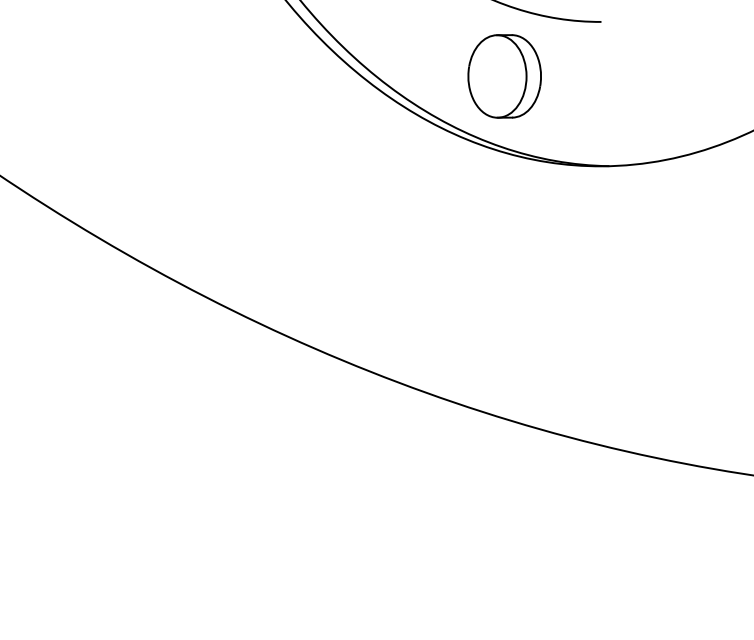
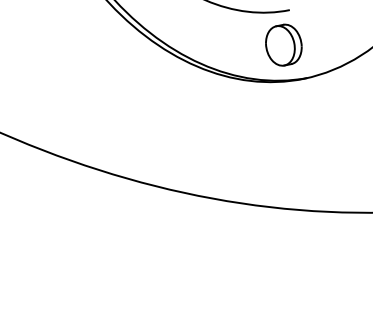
part: (504, 74) -> (283, 44), moved

